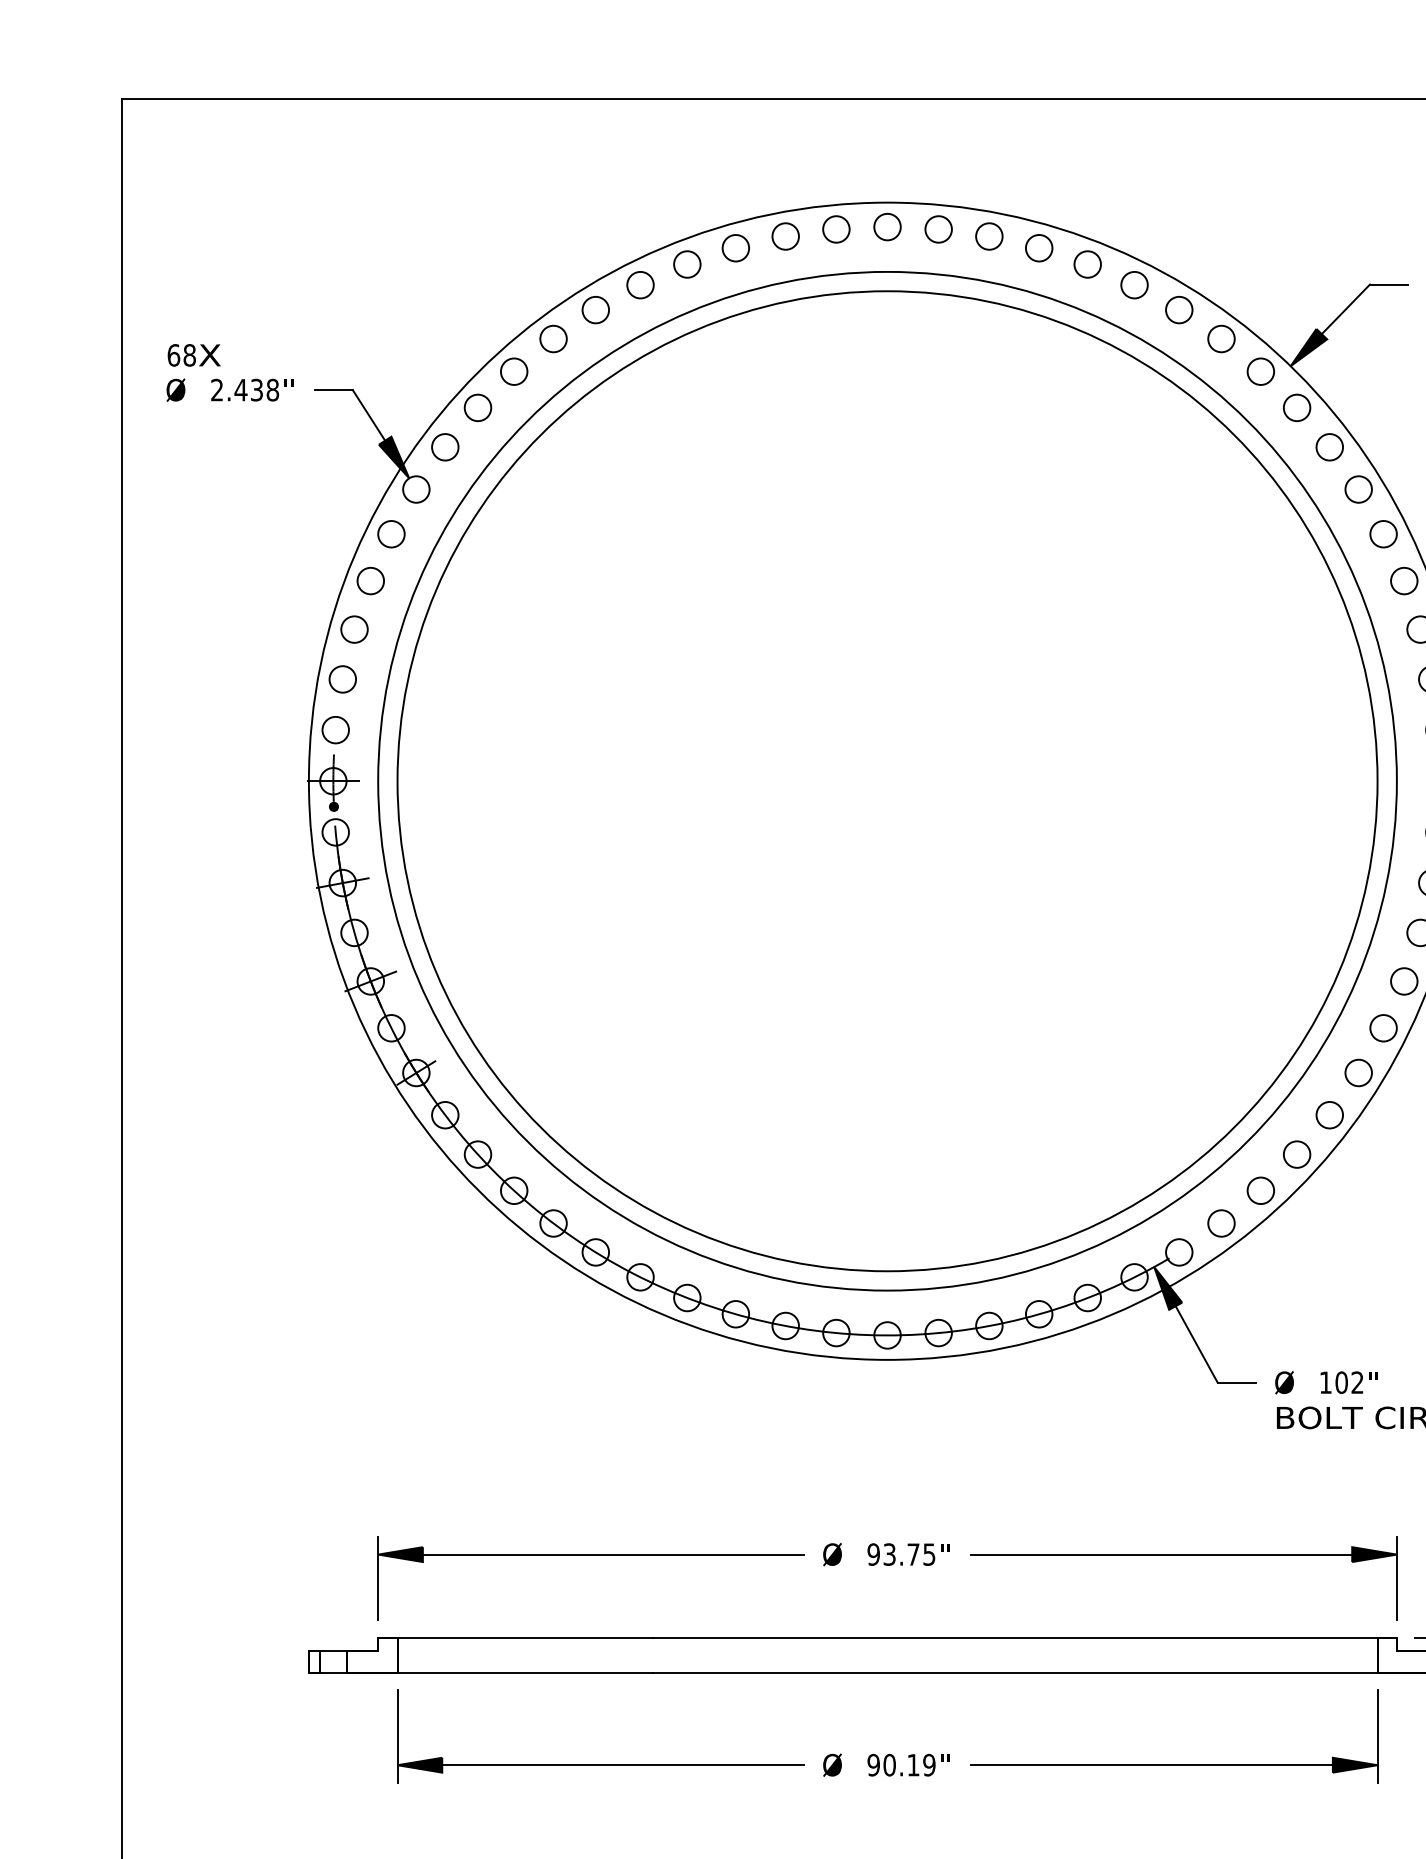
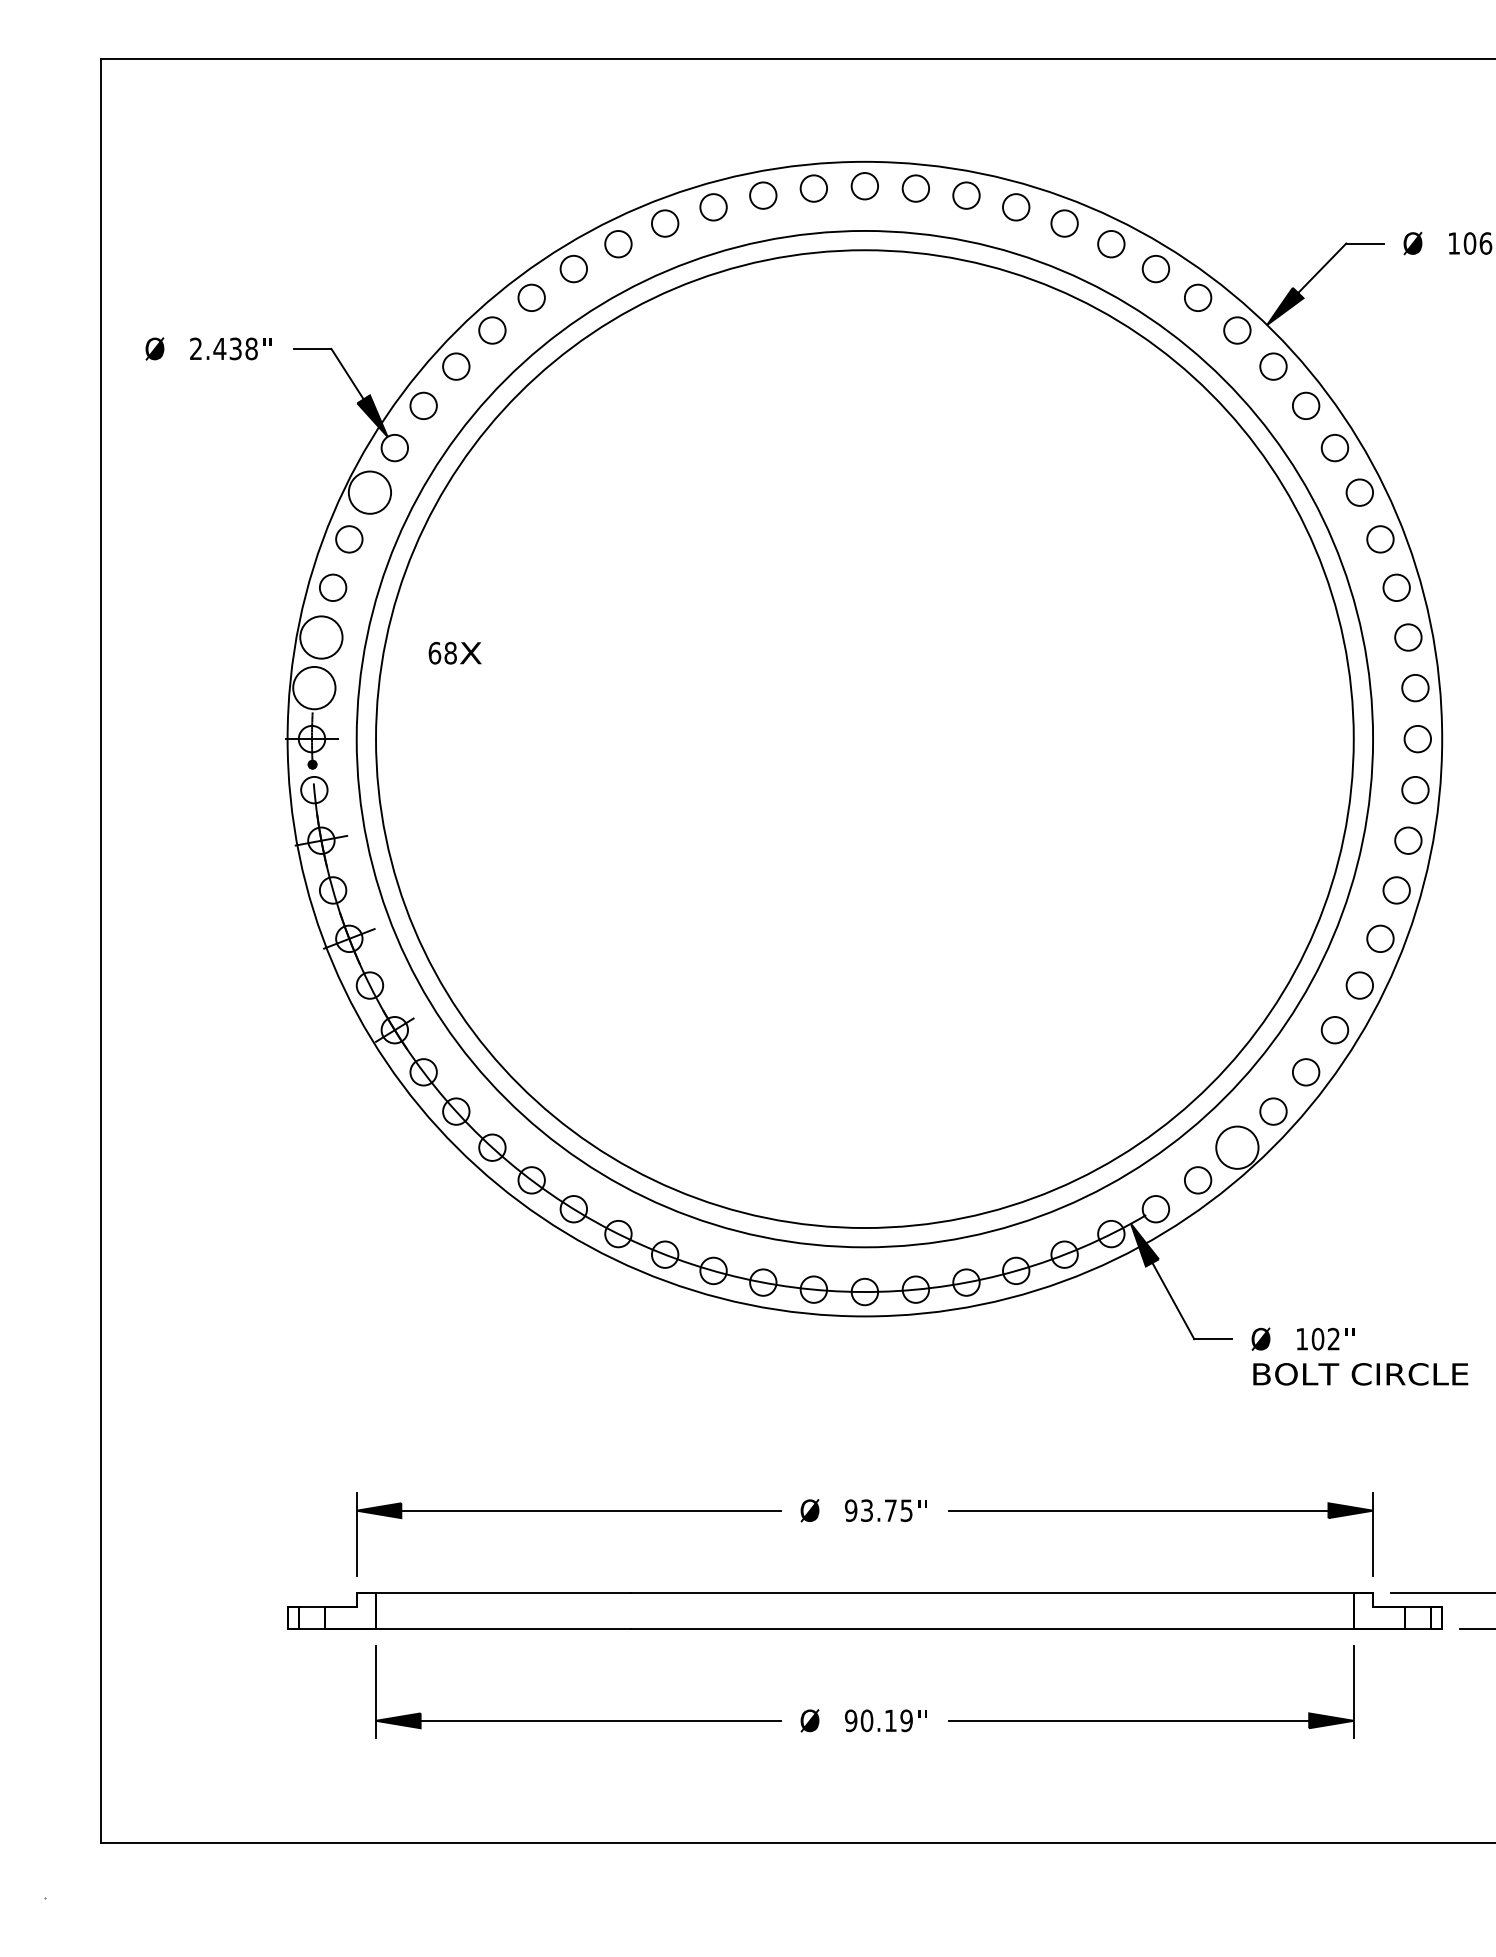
text: (193, 355) -> (454, 653), moved
circle: (391, 534) -> (369, 492), size x1.6
circle: (342, 679) -> (321, 637), size x1.6
circle: (335, 729) -> (314, 687), size x1.6
circle: (1260, 1190) -> (1237, 1147), size x1.6

